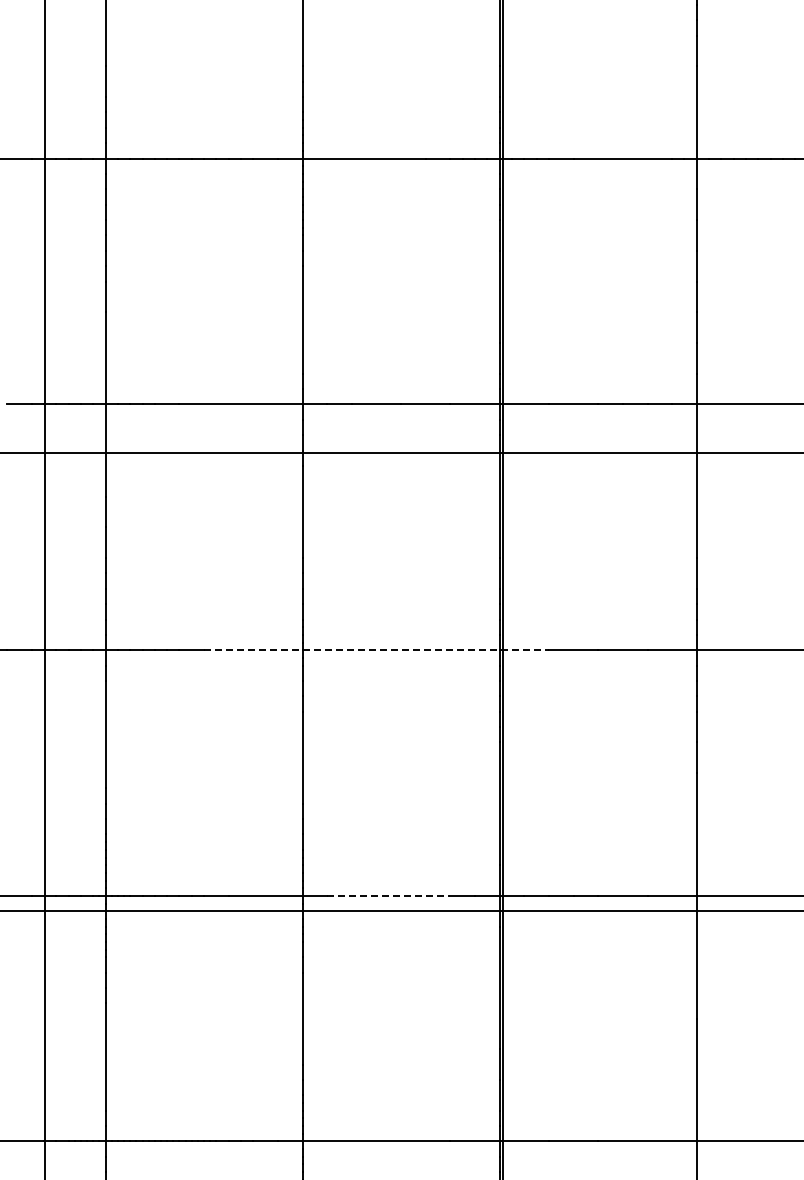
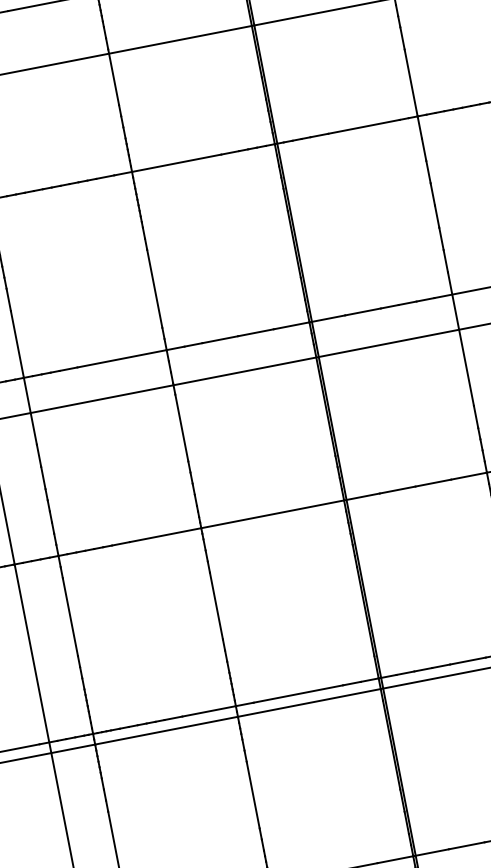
line: (377, 650) -> (255, 517), dashed -> solid
line: (388, 895) -> (298, 693), dashed -> solid

